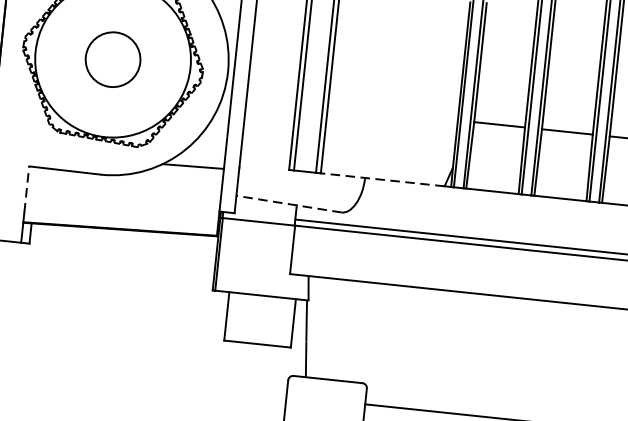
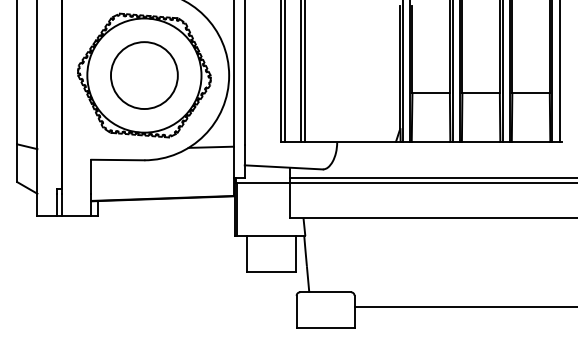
circle: (111, 59) -> (143, 75), size x1.67
line: (383, 179) -> (350, 142), dashed -> solid
line: (26, 189) -> (91, 176), dashed -> solid
line: (288, 204) -> (283, 167), dashed -> solid

